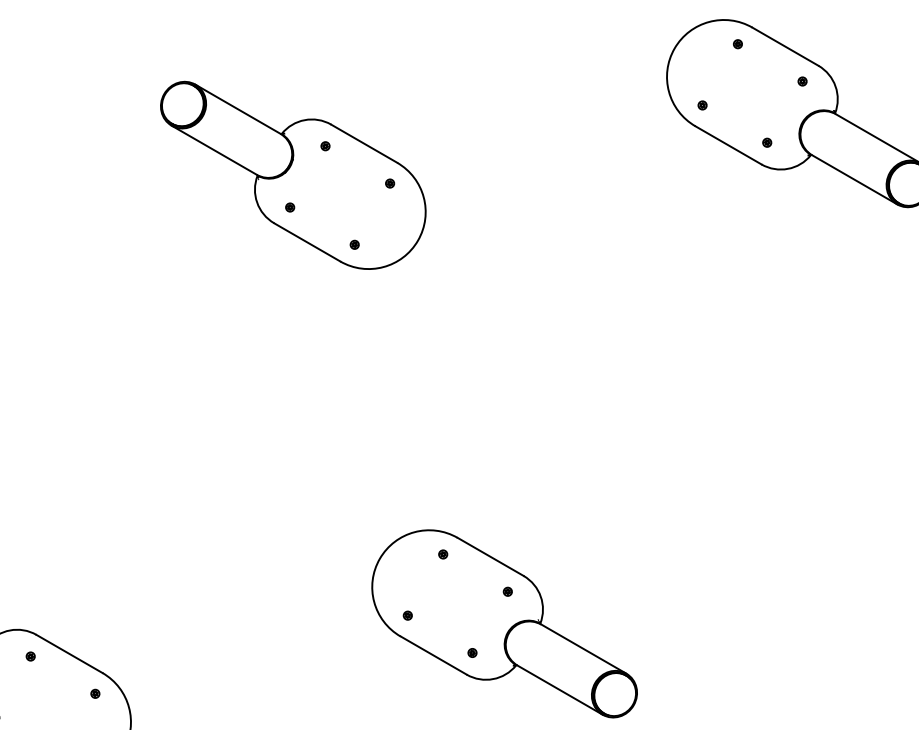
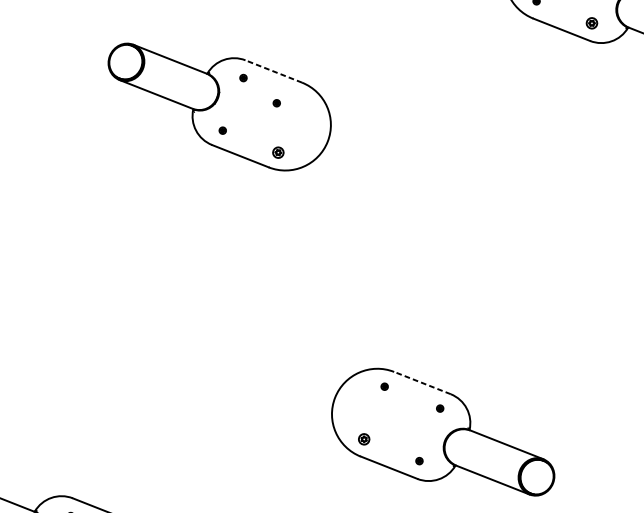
part: (767, 142) -> (592, 22), size x1.6
line: (363, 143) -> (273, 71), solid -> dashed
part: (390, 183) -> (277, 103), moved
part: (354, 244) -> (277, 152), size x1.6
line: (490, 556) -> (422, 382), solid -> dashed
part: (407, 615) -> (363, 439), size x1.6

